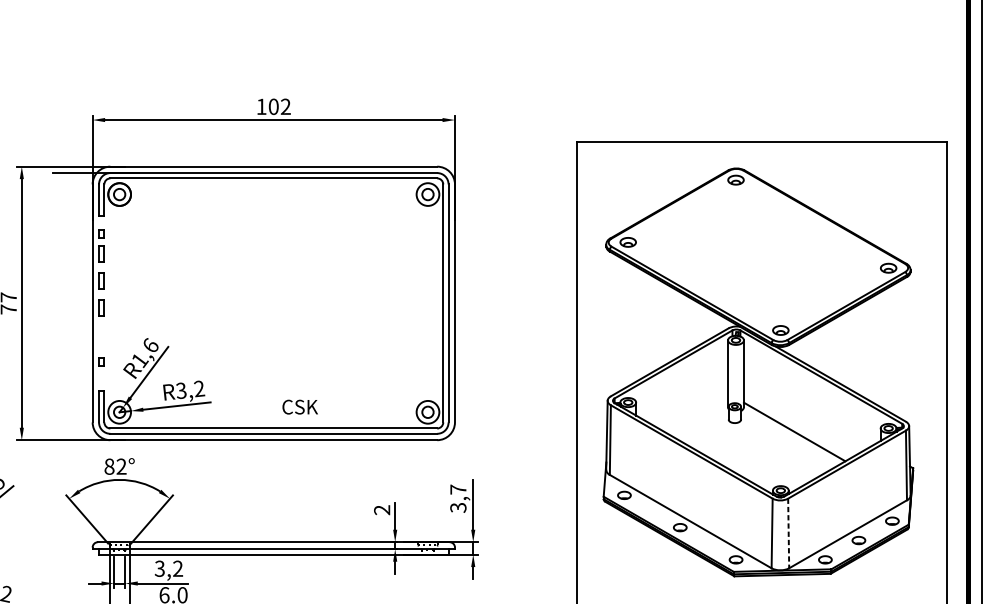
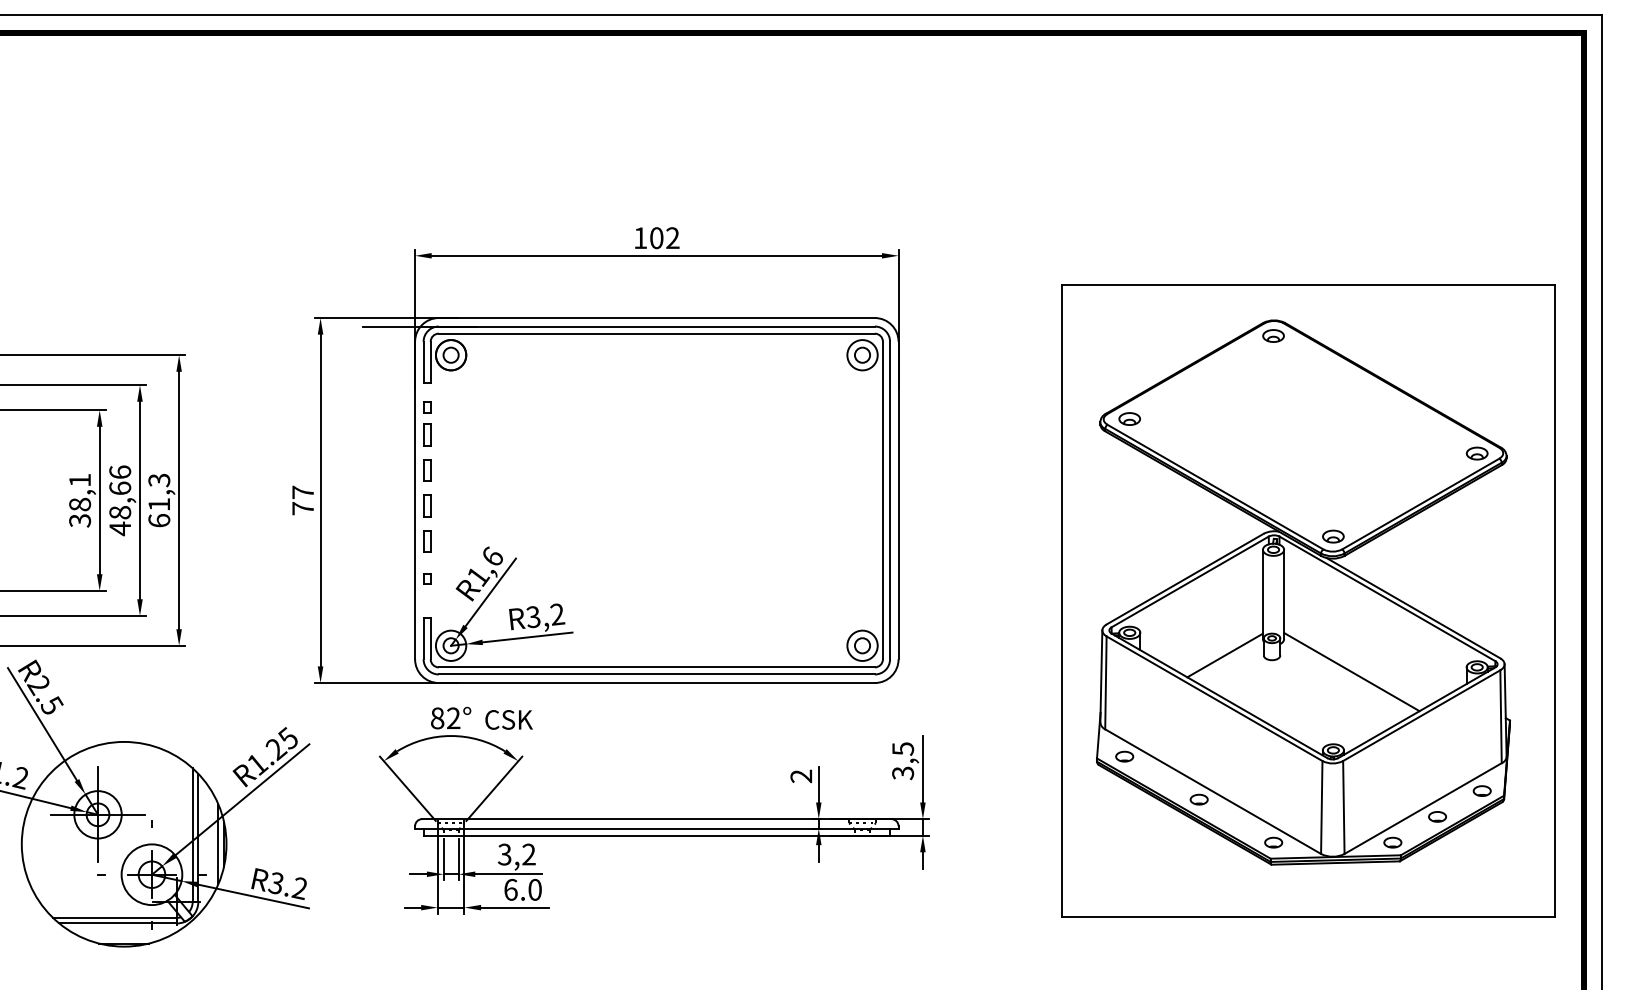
part: (101, 334) -> (427, 541), added
text: (299, 406) -> (508, 719), moved
line: (699, 419) -> (1224, 655), added
text: (458, 489) -> (903, 748), 3,7 -> 3,5
line: (788, 533) -> (1343, 807), dashed -> solid

